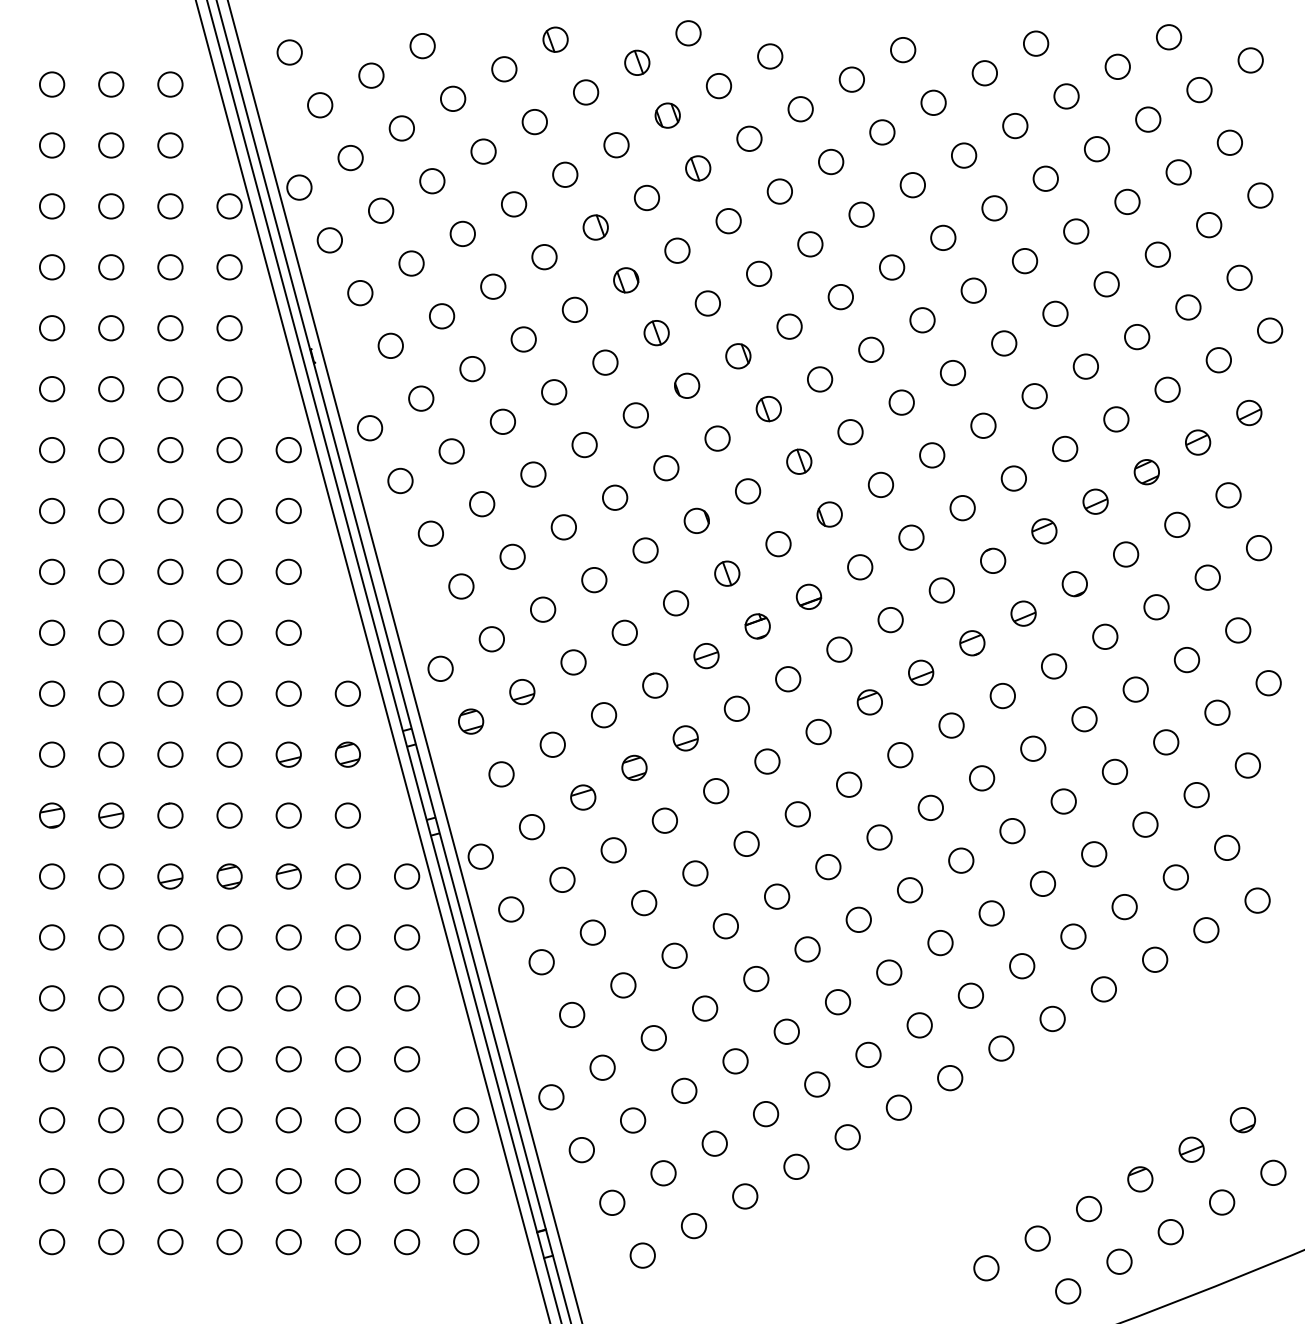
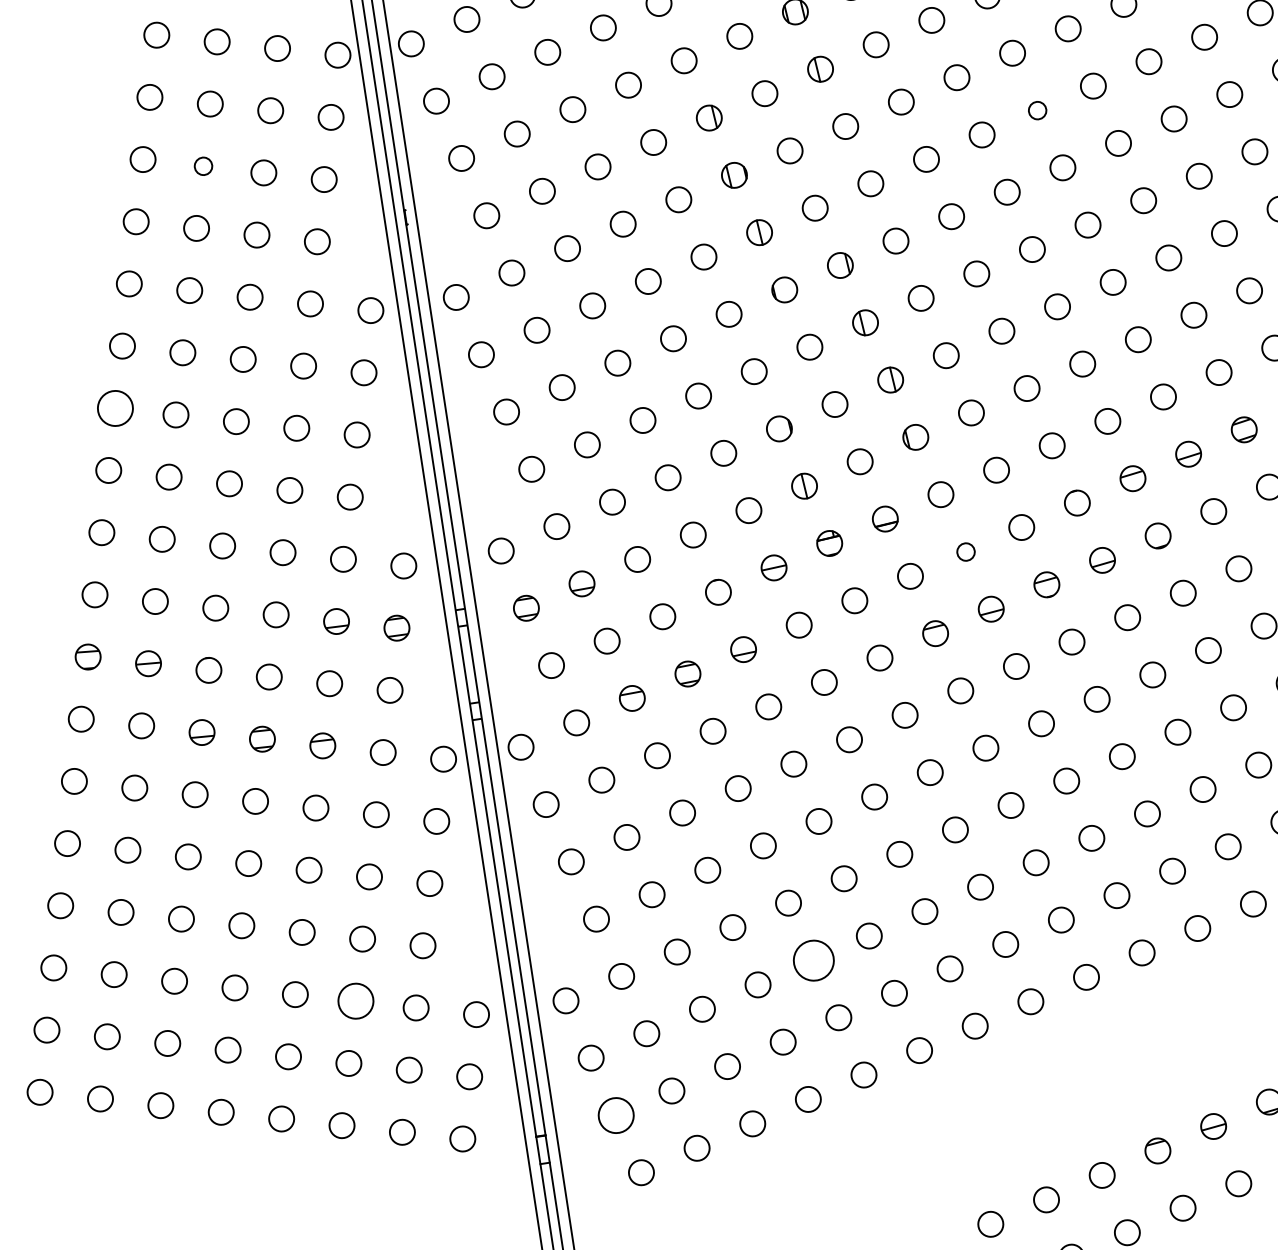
circle: (912, 185) -> (1037, 110), size x0.7
circle: (111, 328) -> (203, 166), size x0.7
circle: (52, 571) -> (116, 407), size x1.4
circle: (890, 620) -> (965, 552), size x0.7
circle: (786, 1031) -> (813, 960), size x1.6
circle: (347, 1120) -> (355, 1001), size x1.4
circle: (612, 1202) -> (616, 1115), size x1.4

